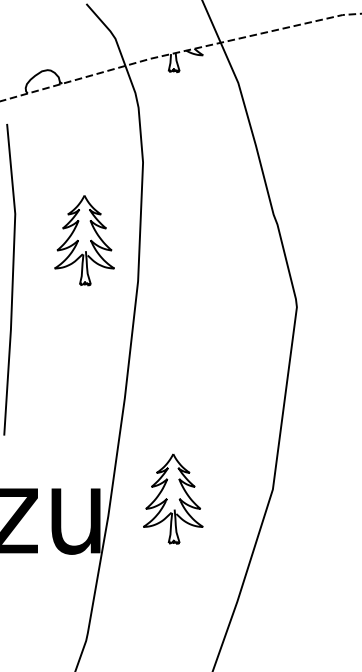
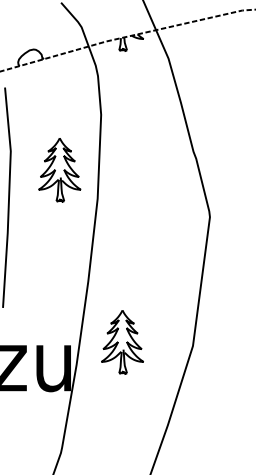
part: (173, 498) -> (122, 341), moved

